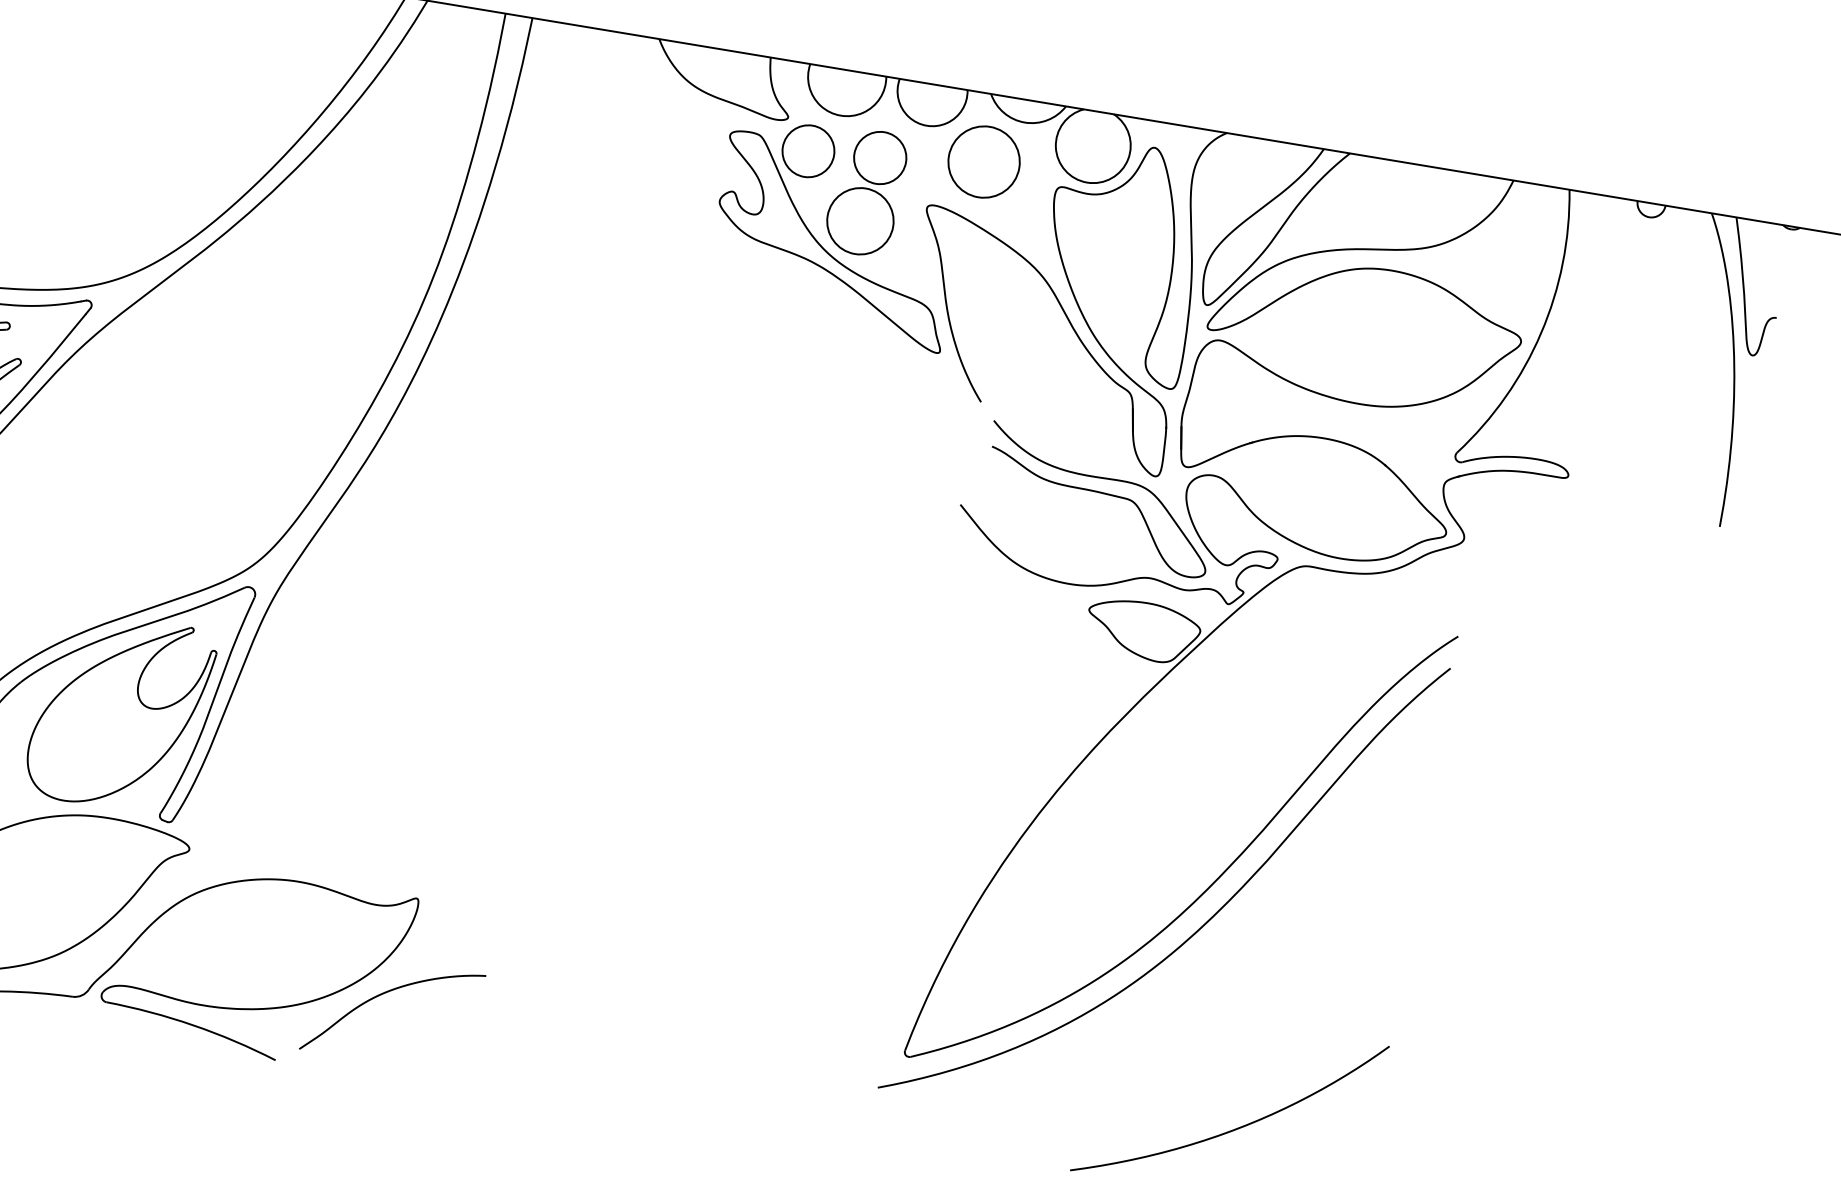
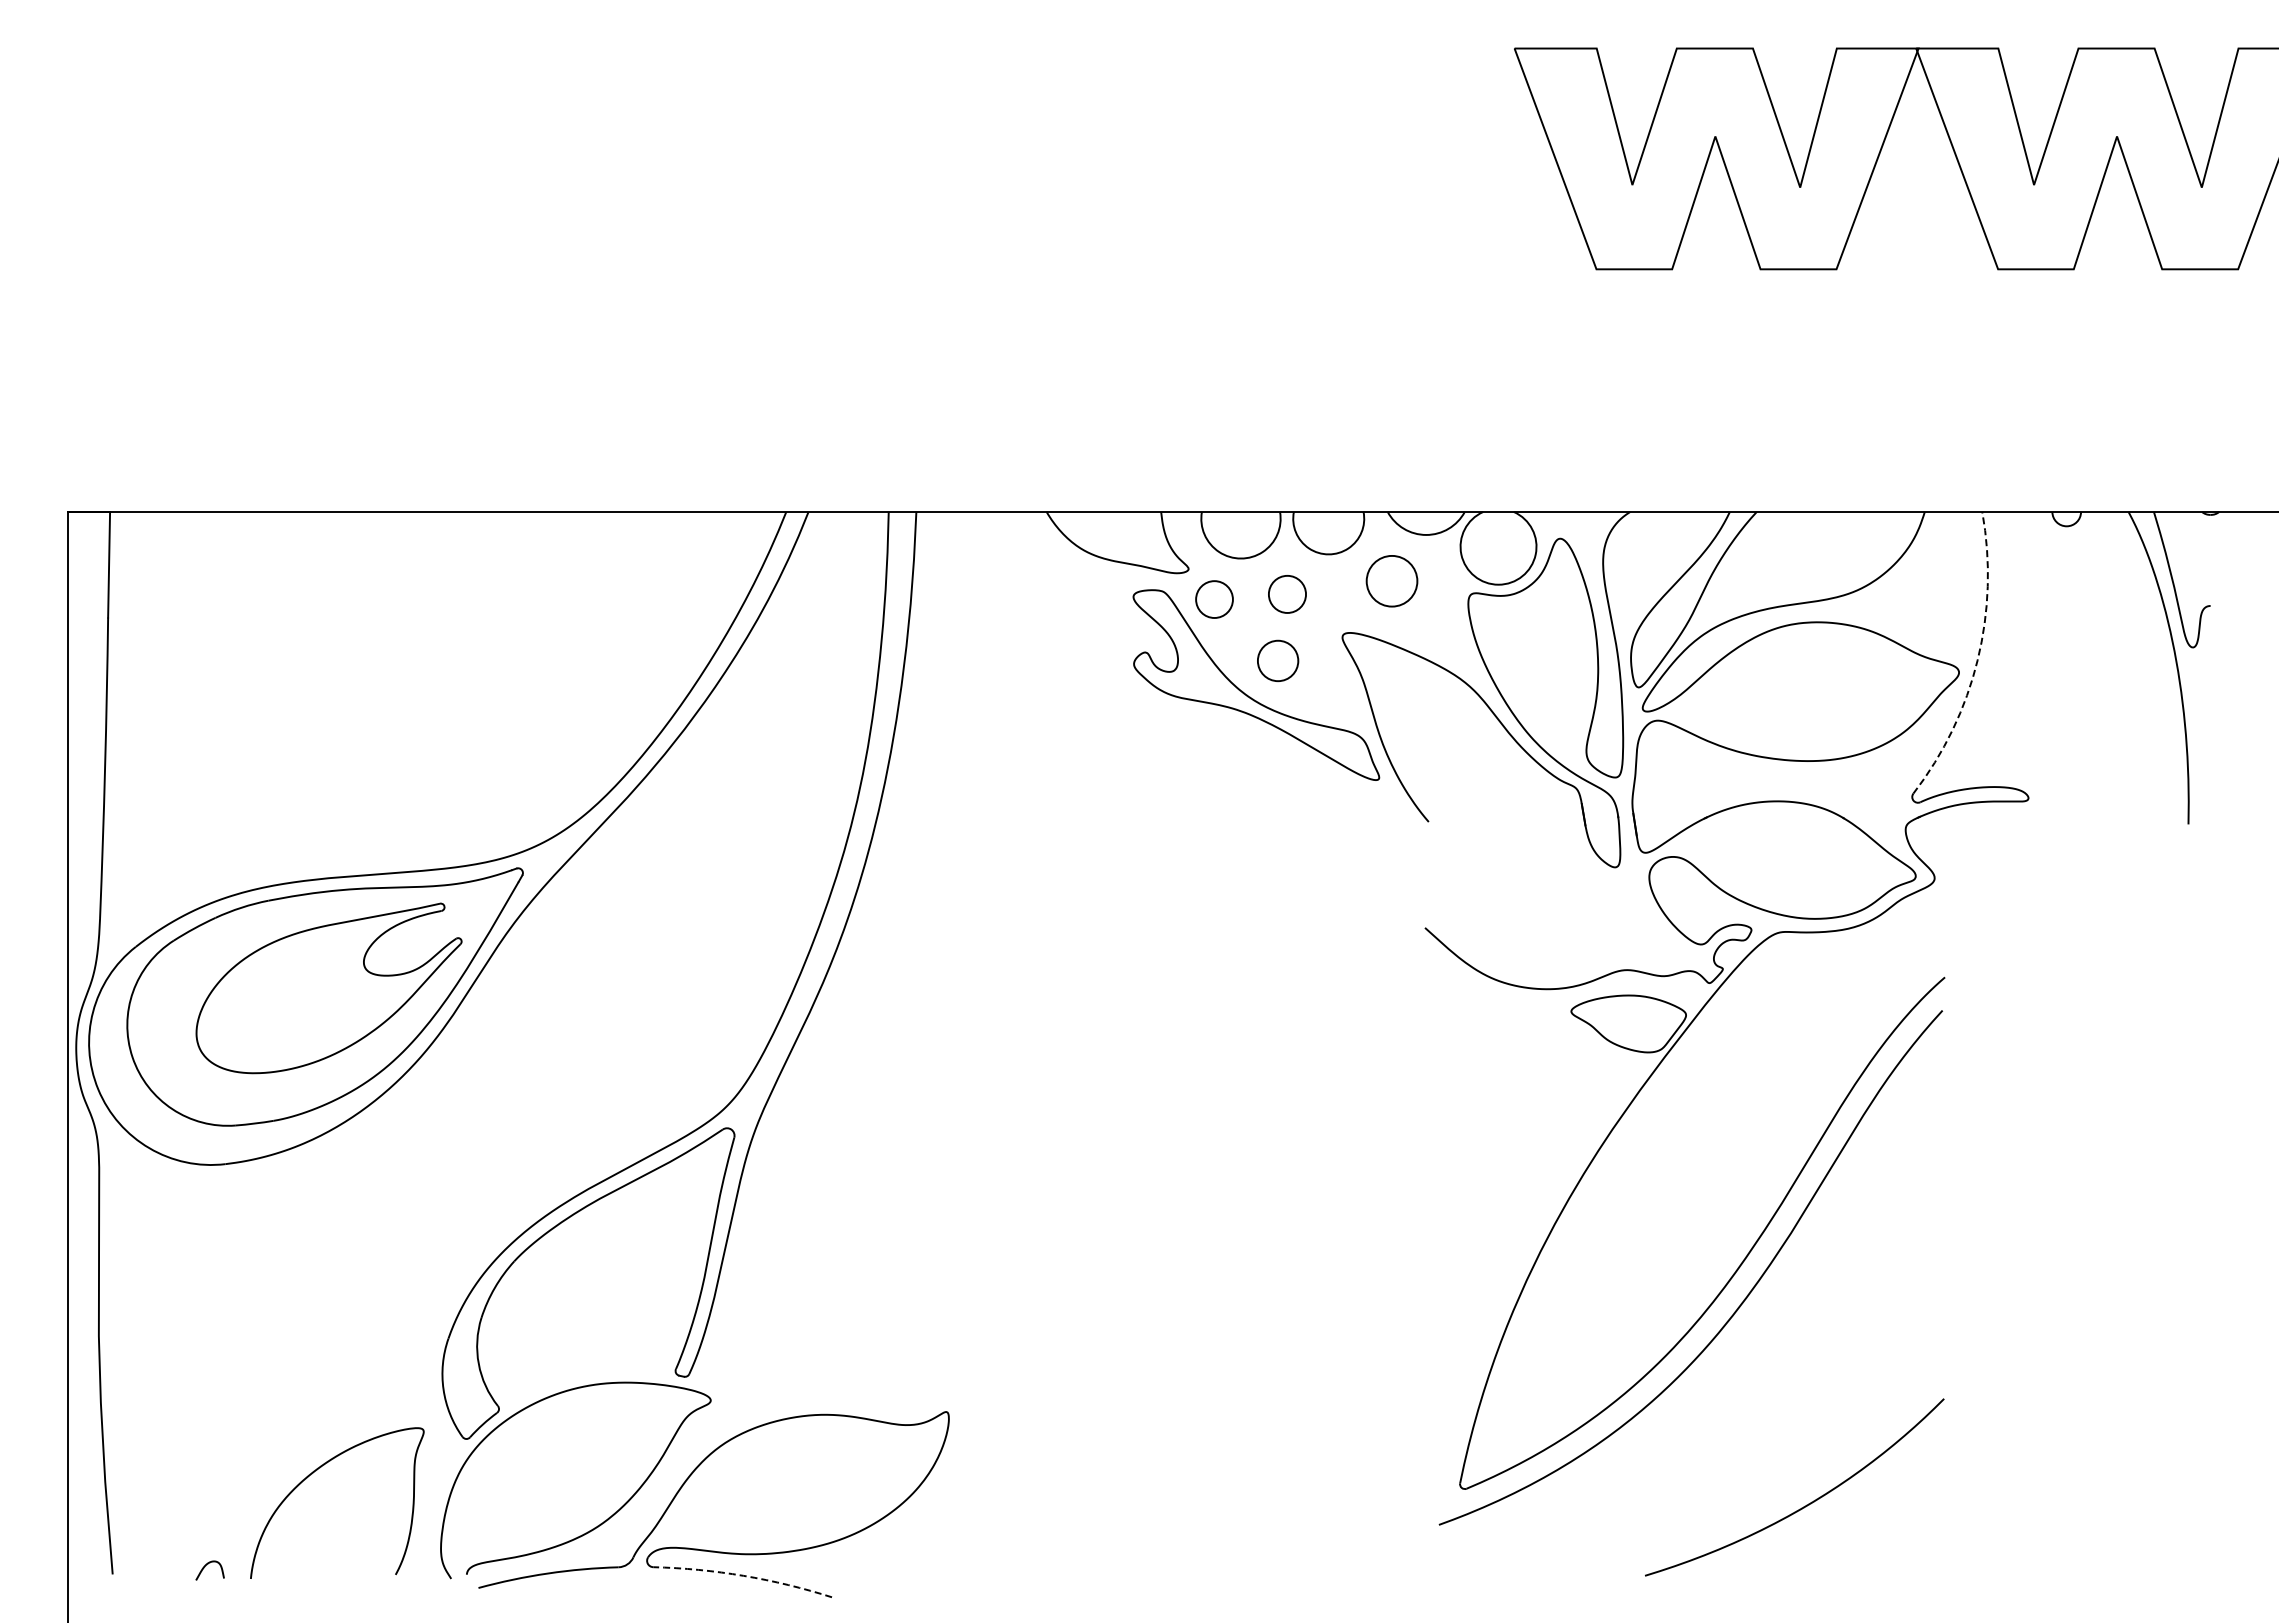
circle: (808, 151) -> (1214, 599), size x0.7
circle: (879, 156) -> (1286, 593), size x0.7
circle: (983, 162) -> (1391, 581), size x0.7
circle: (859, 220) -> (1277, 660), size x0.6
arc: (1540, 333) -> (1977, 660), solid -> dashed
curve: (1099, 493) -> (1562, 893), removed
part: (120, 713) -> (619, 1275), removed
curve: (383, 994) -> (929, 1513), removed
arc: (193, 1024) -> (743, 1575), solid -> dashed

